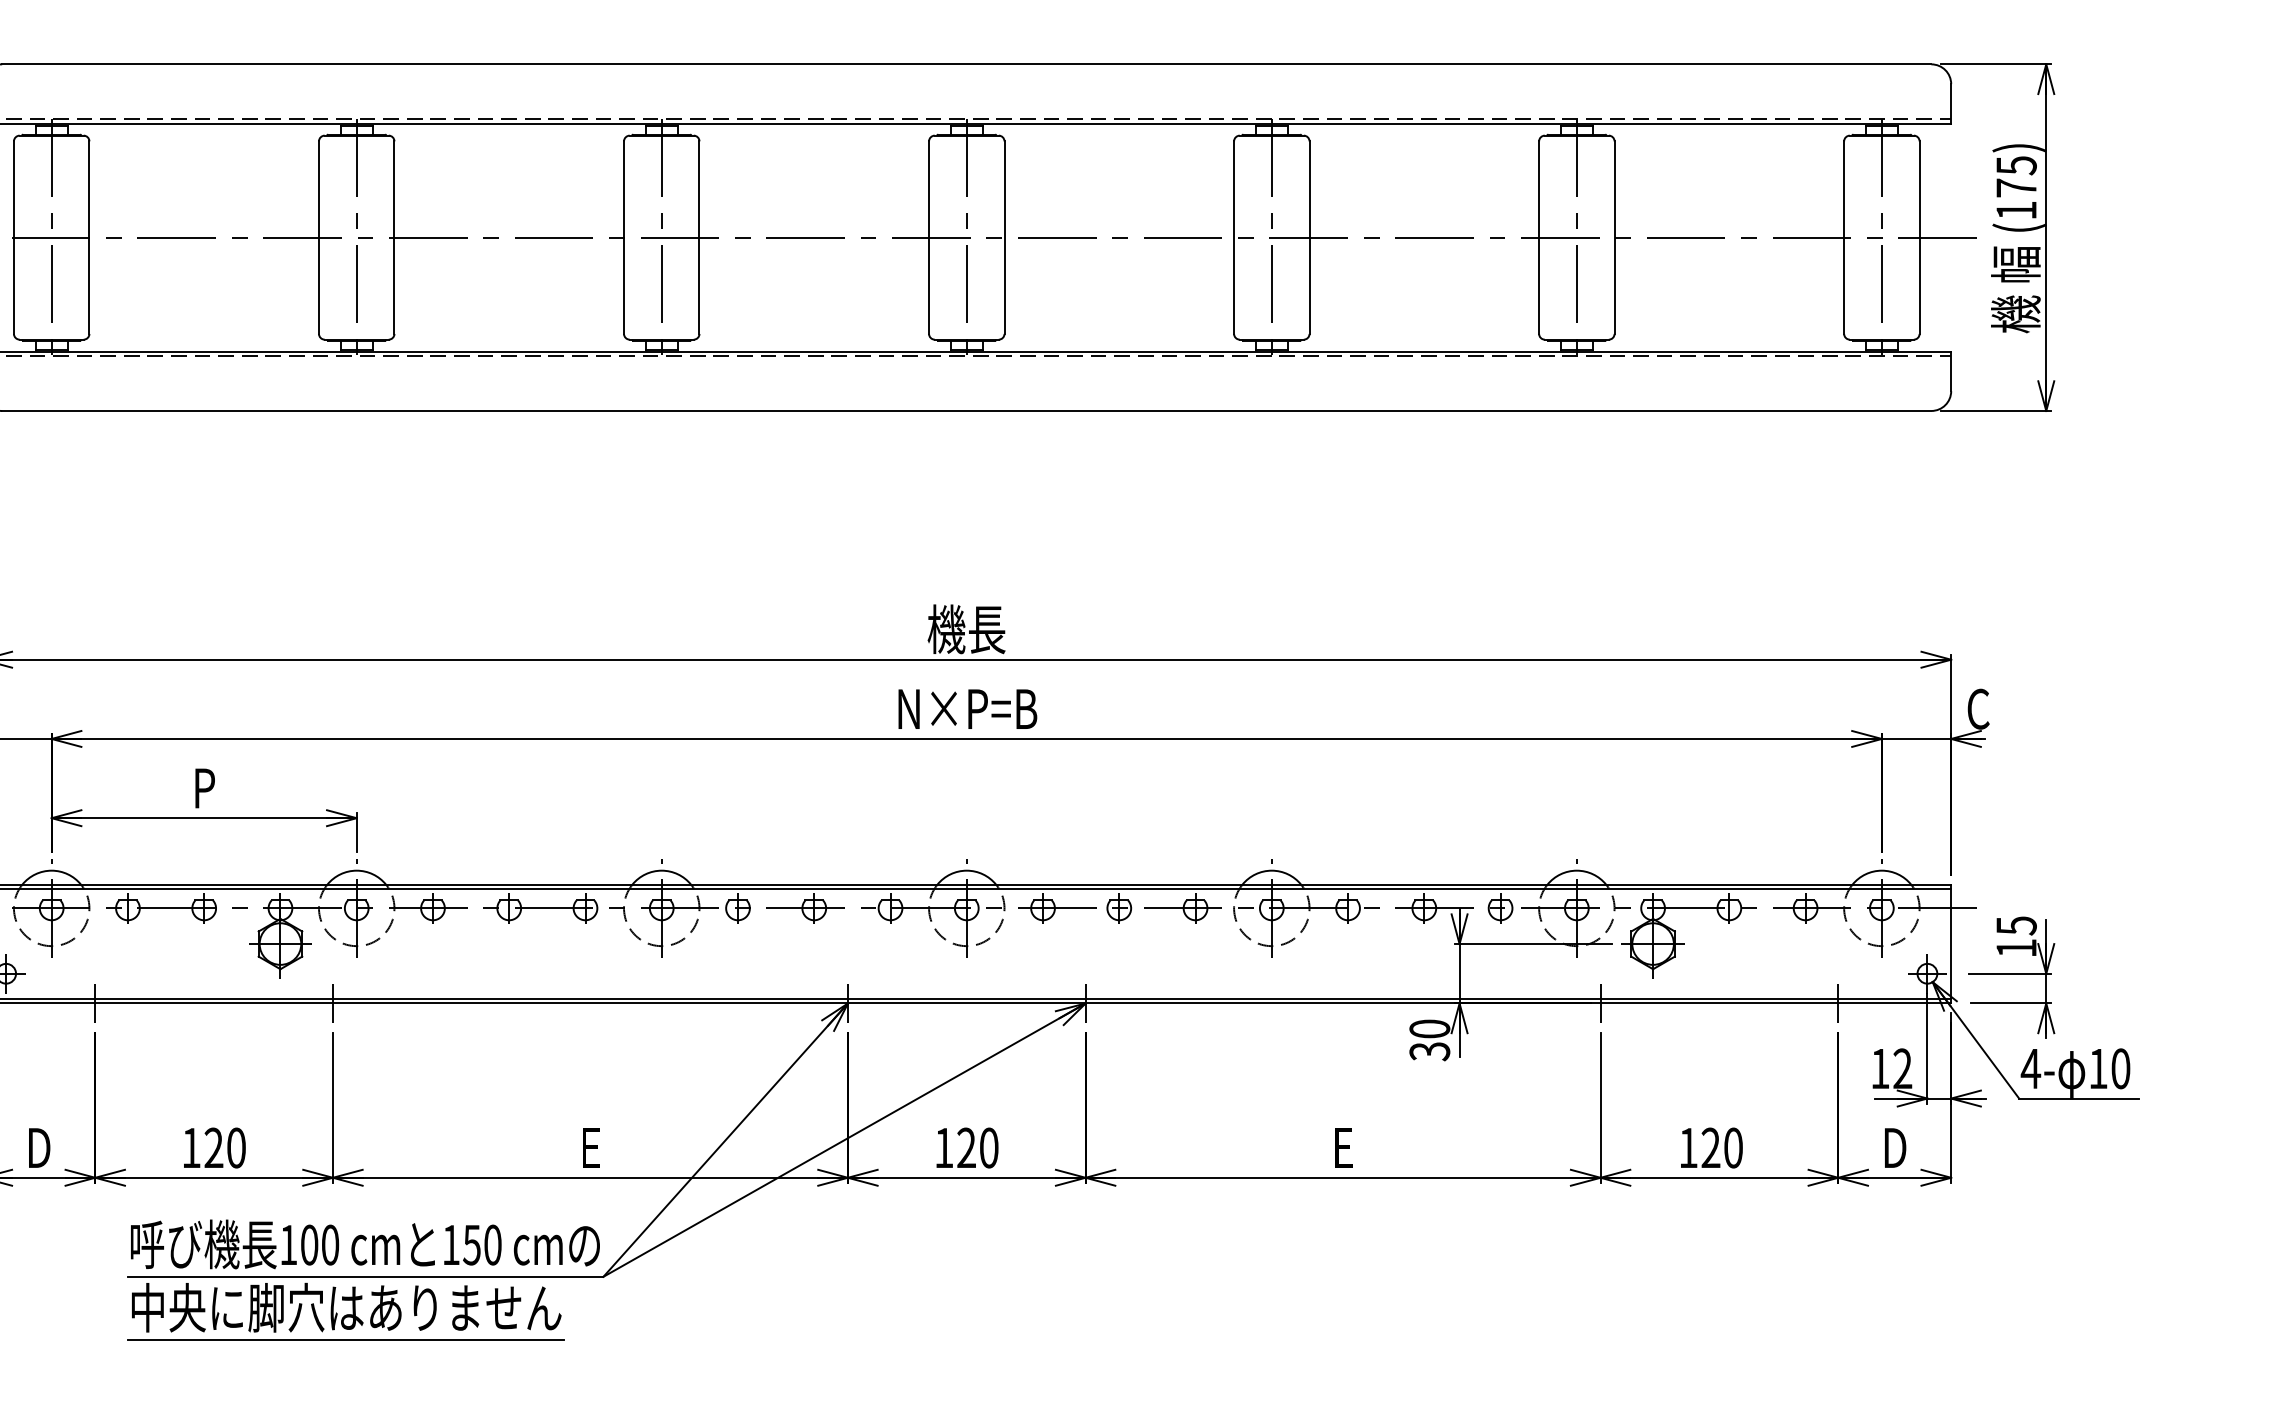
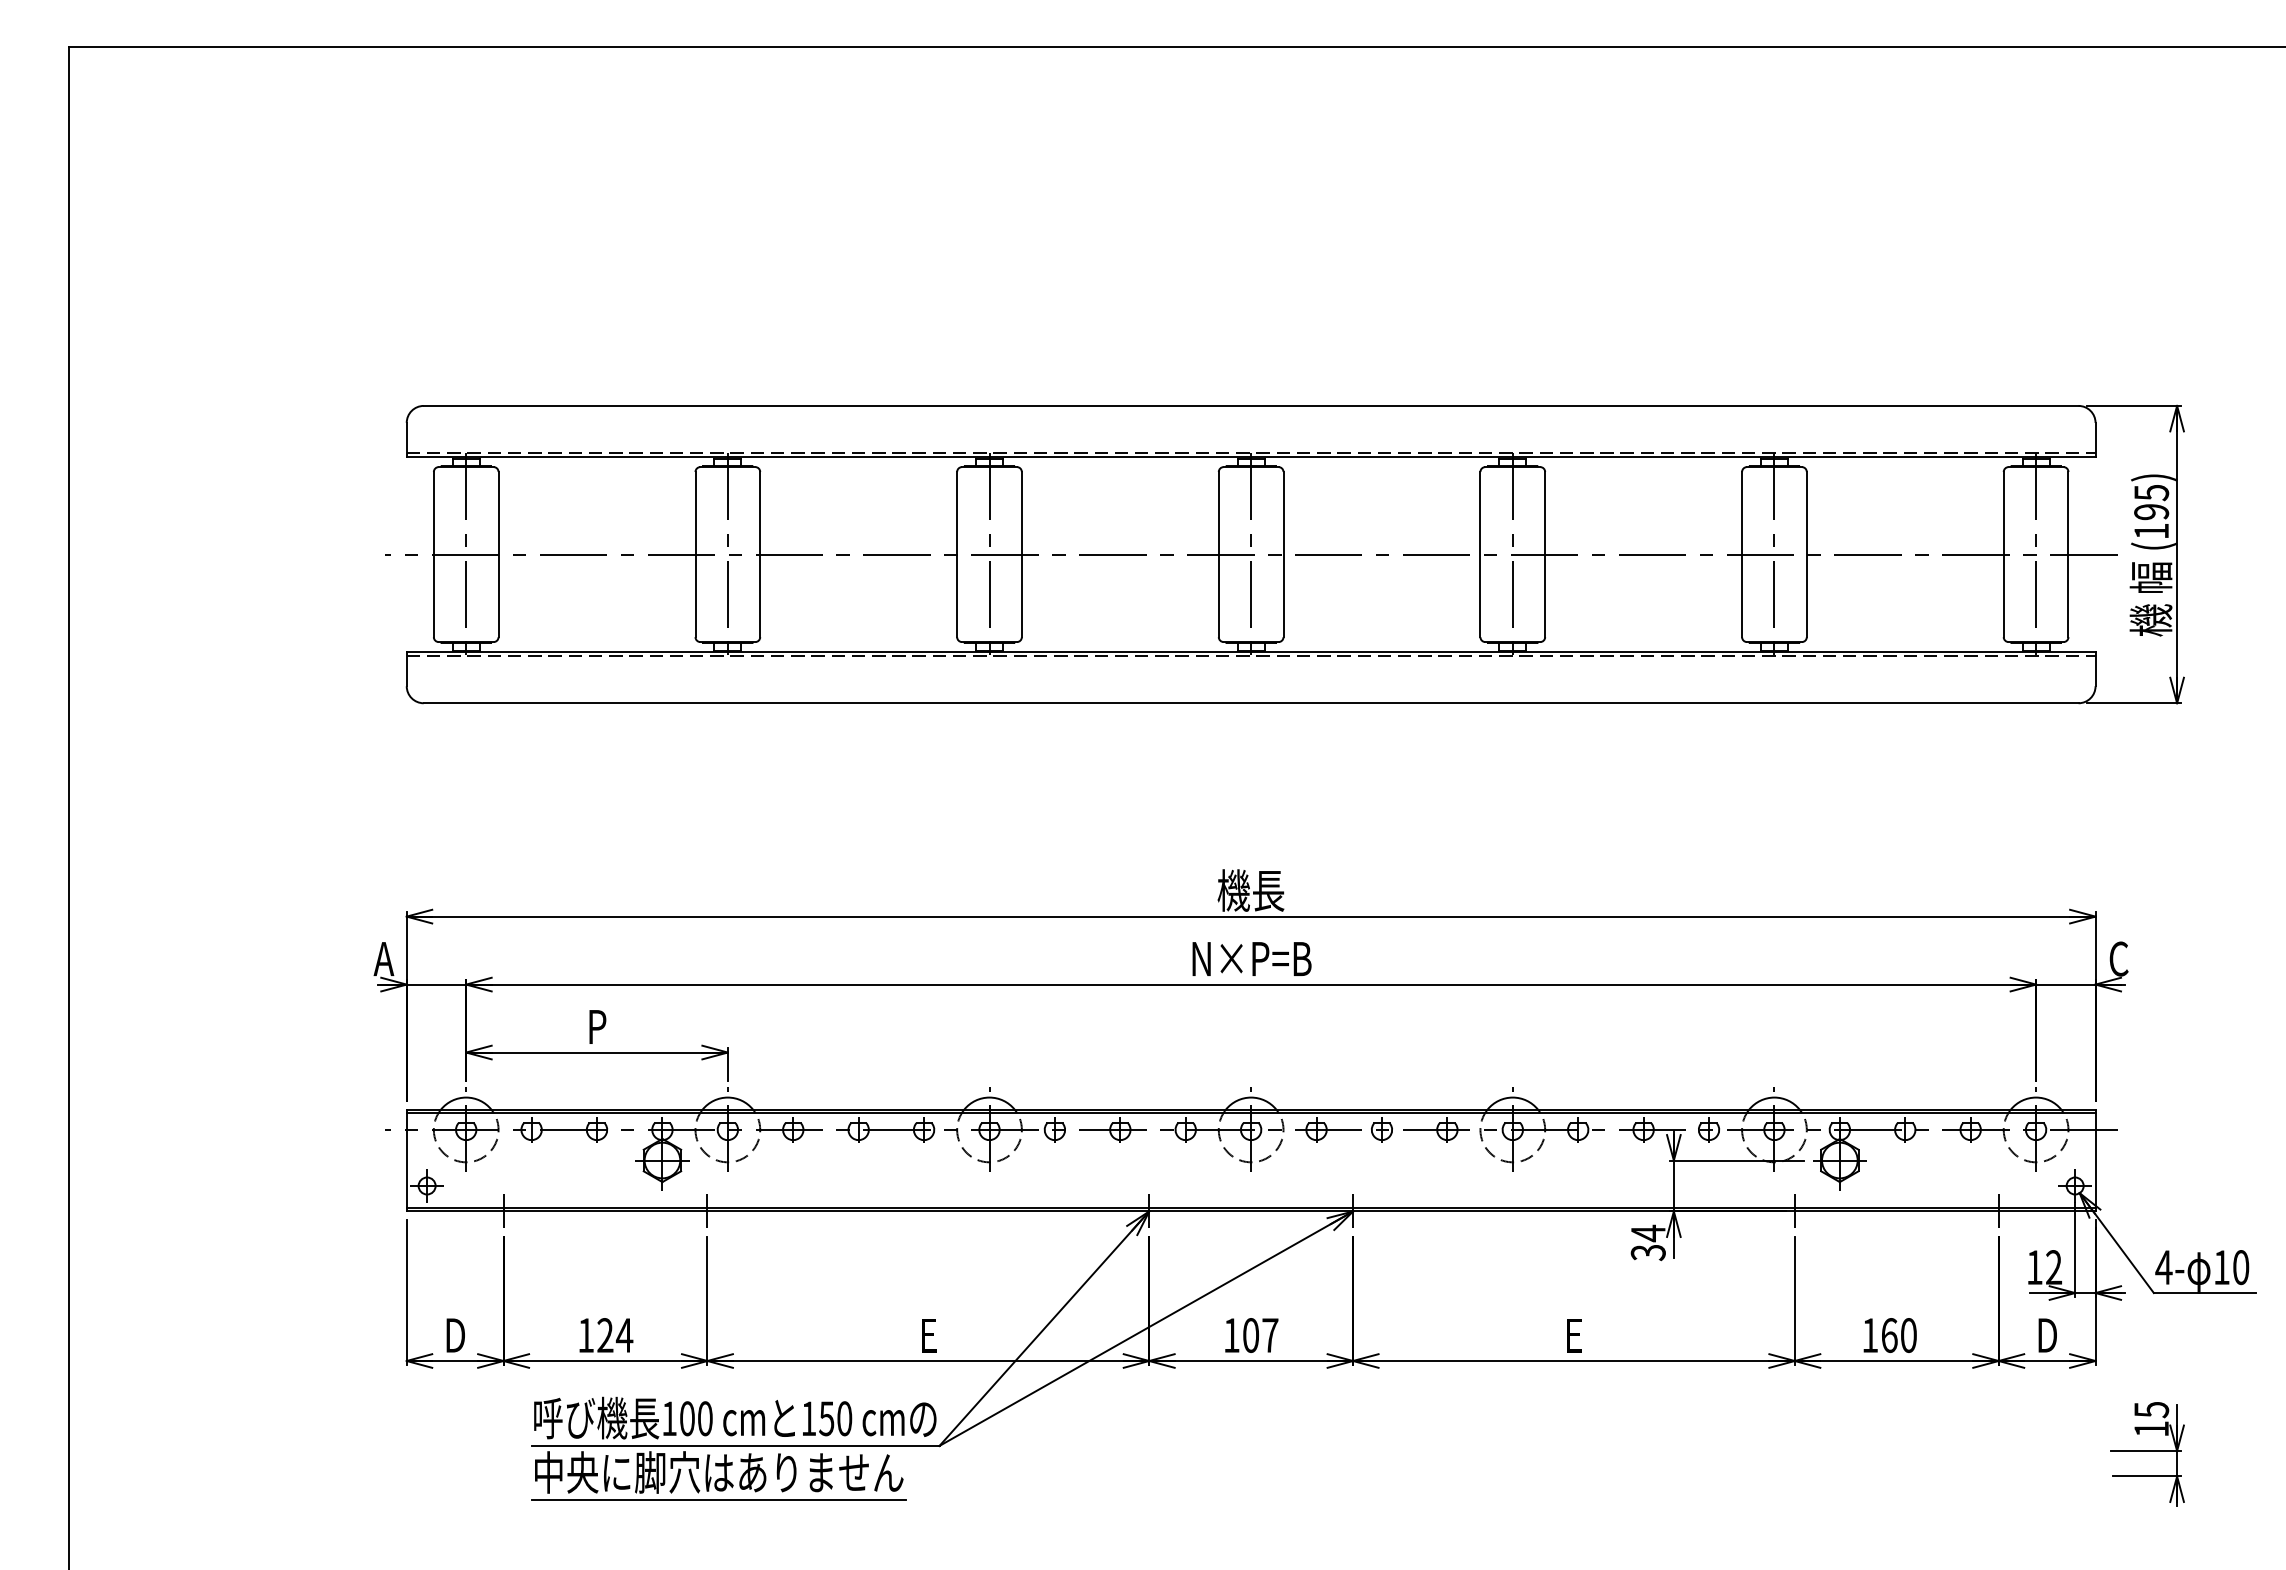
text: (2016, 188) -> (2151, 512), (175) -> (195)
part: (2011, 977) -> (2147, 1454), moved
text: (1428, 1029) -> (1647, 1233), 30 -> 34
text: (236, 1148) -> (624, 1335), 120 -> 124
text: (977, 1148) -> (1260, 1335), 120 -> 107
text: (1710, 1148) -> (1889, 1335), 120 -> 160

